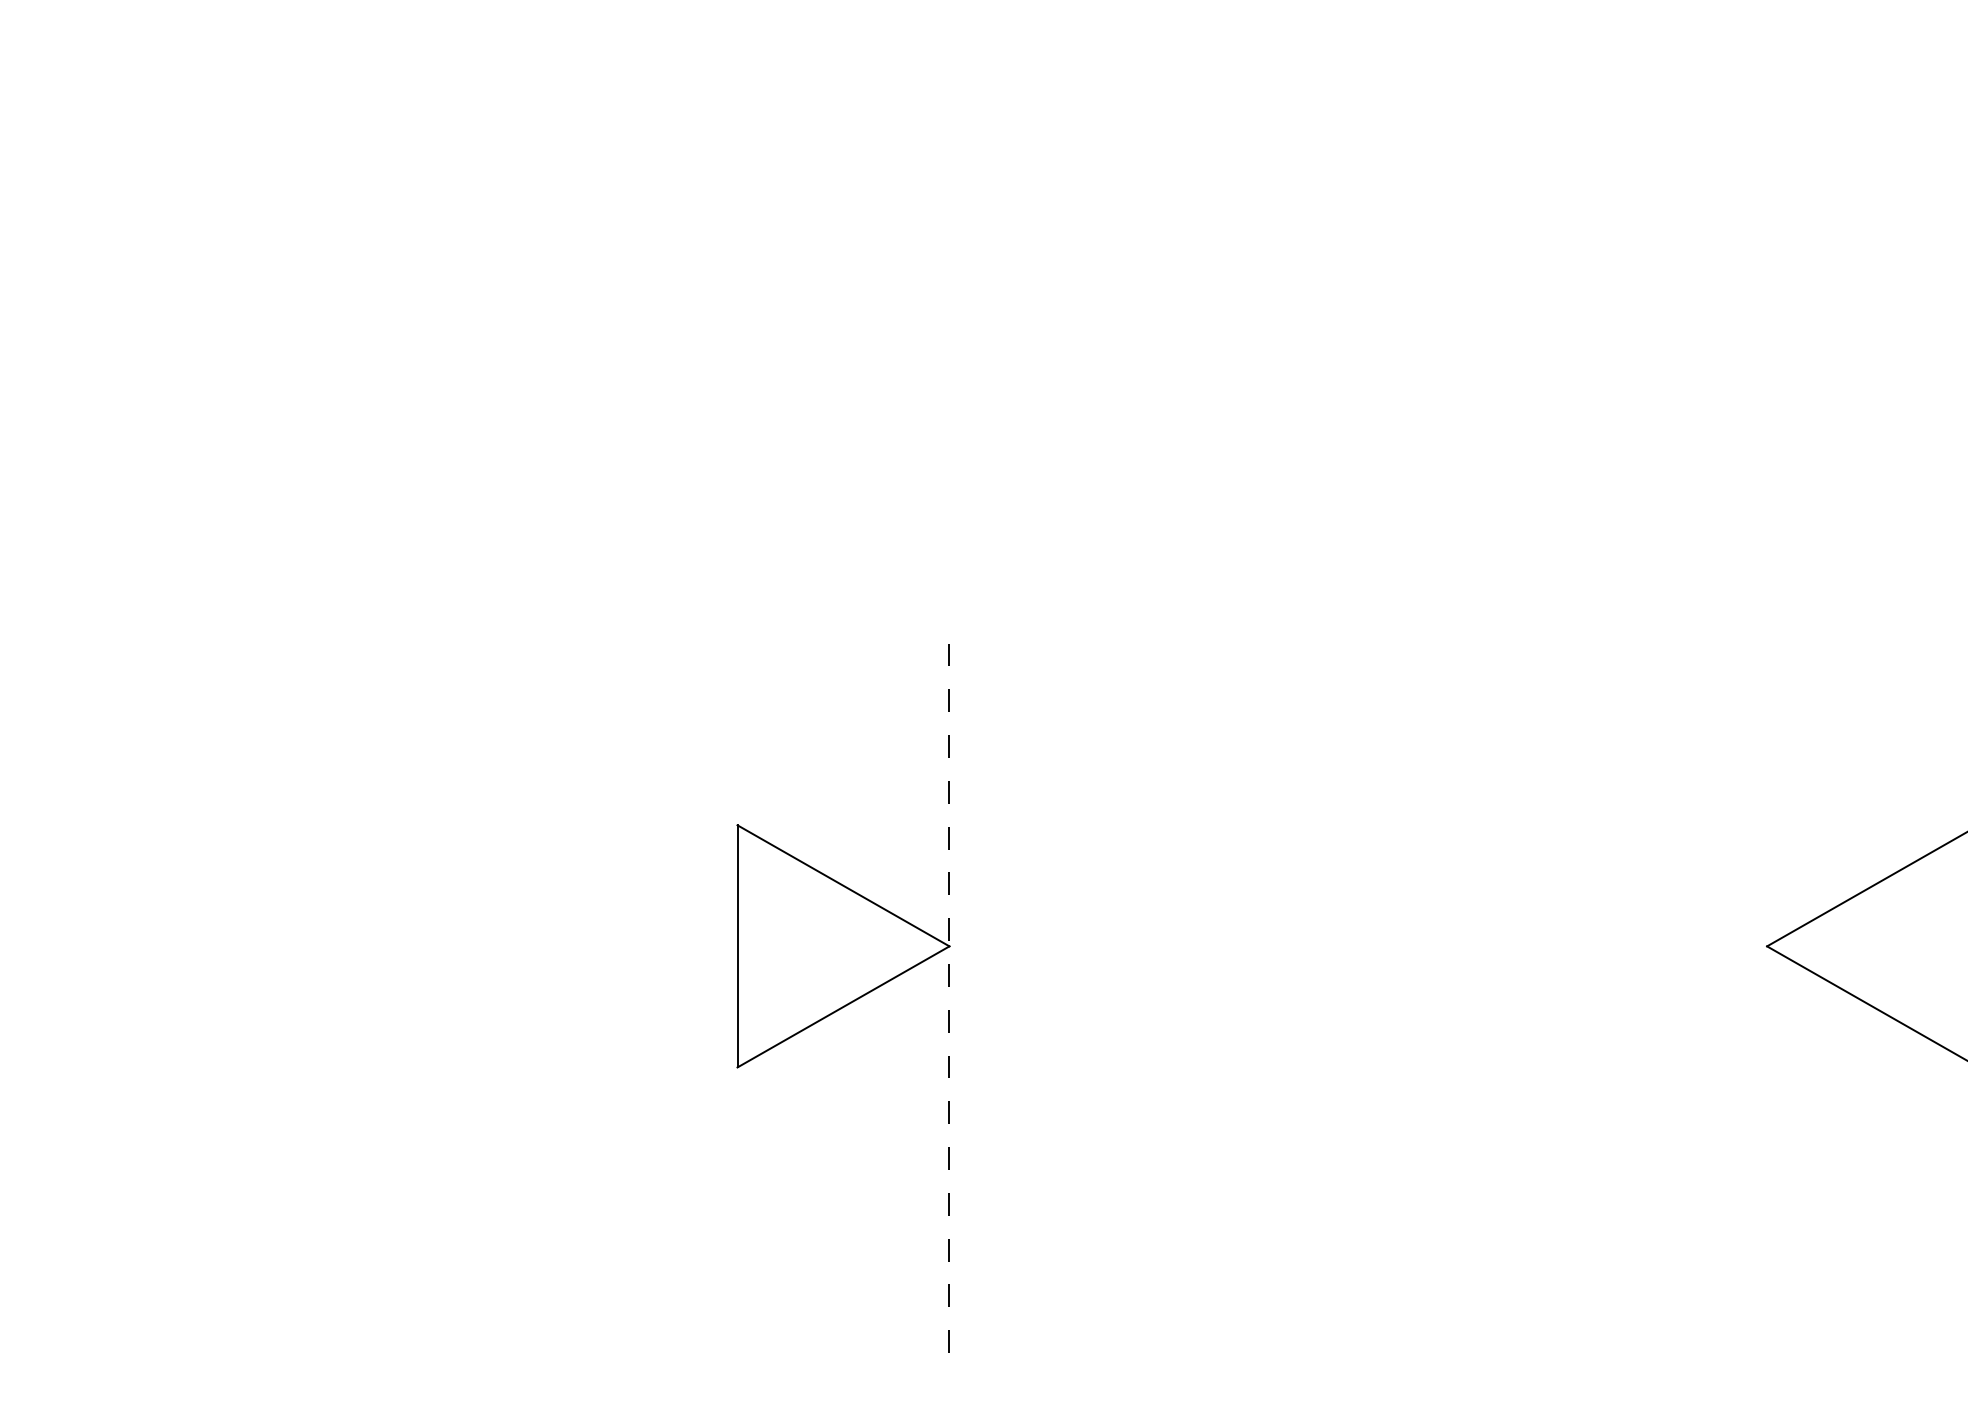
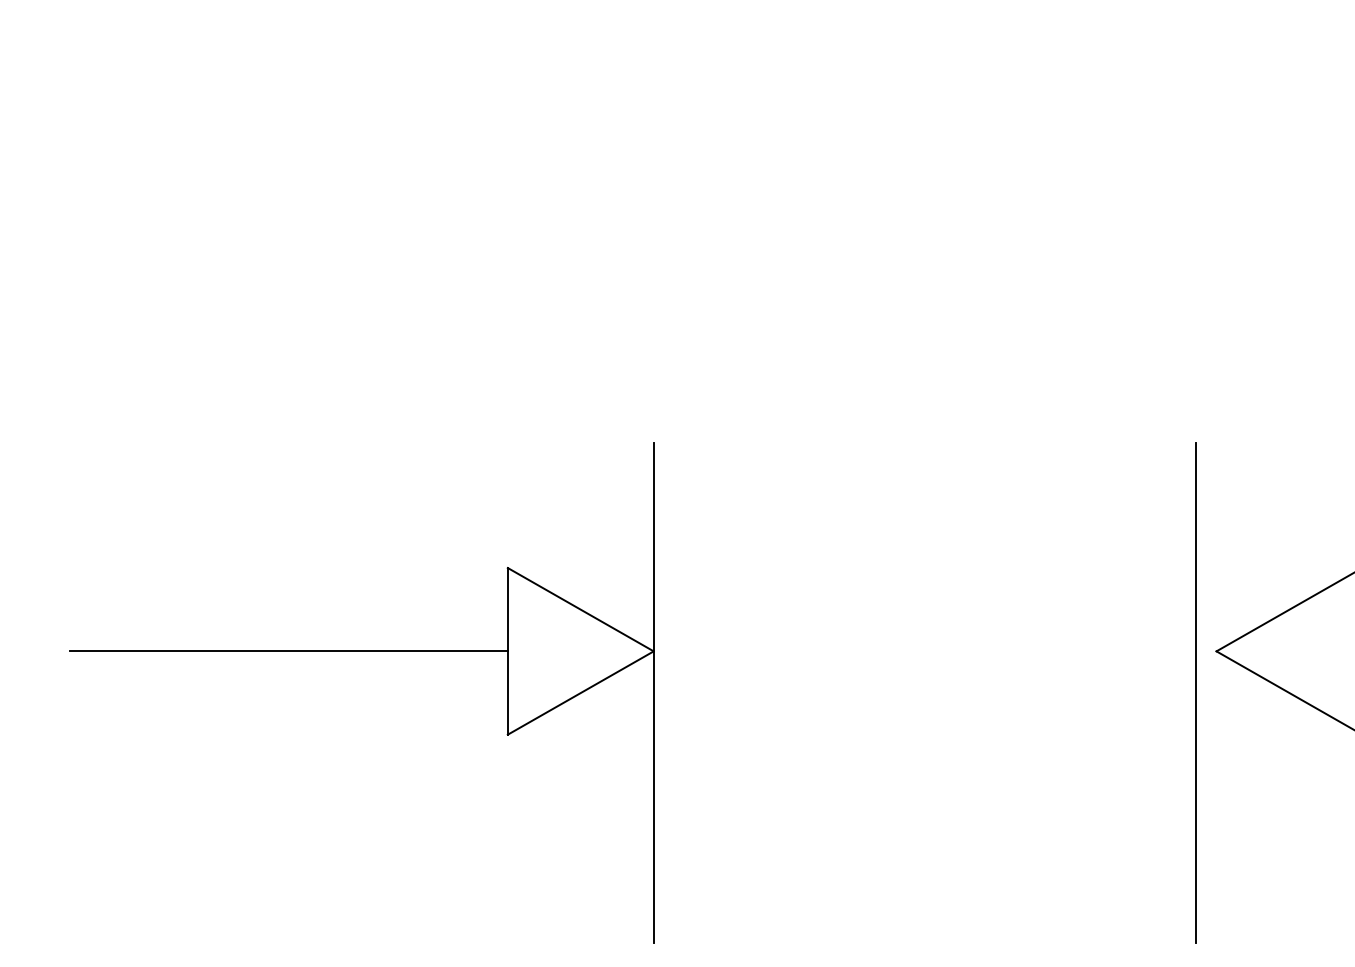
line: (418, 946) -> (288, 651), added
line: (1736, 1006) -> (1195, 692), added
line: (949, 1007) -> (653, 693), dashed -> solid

